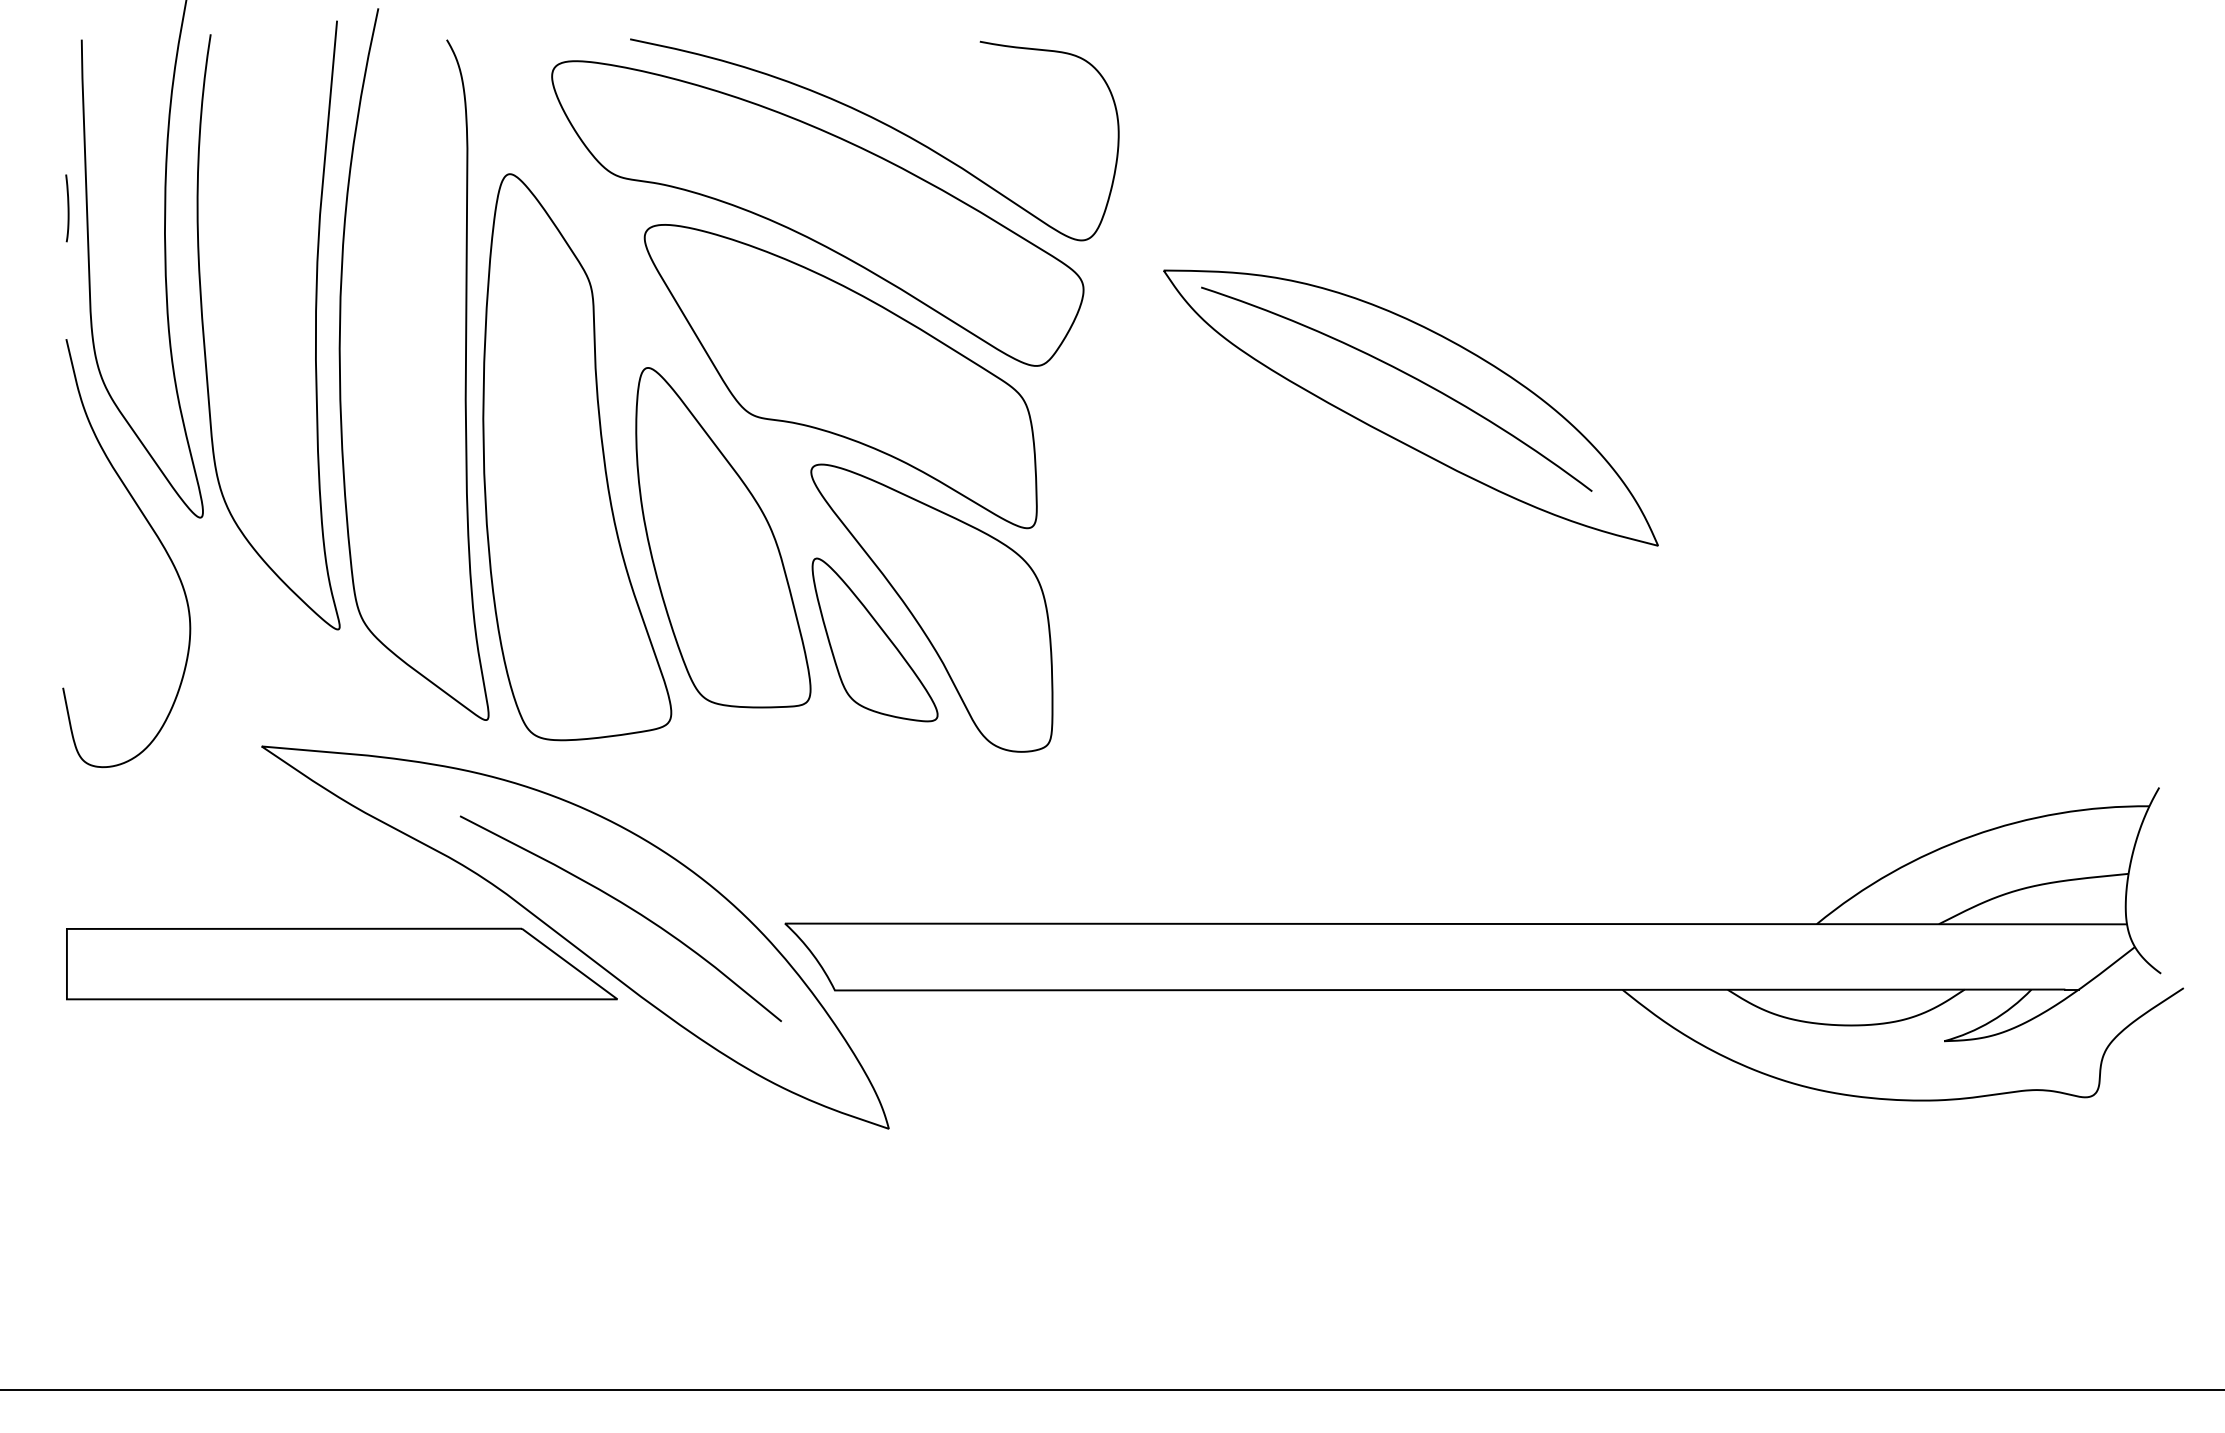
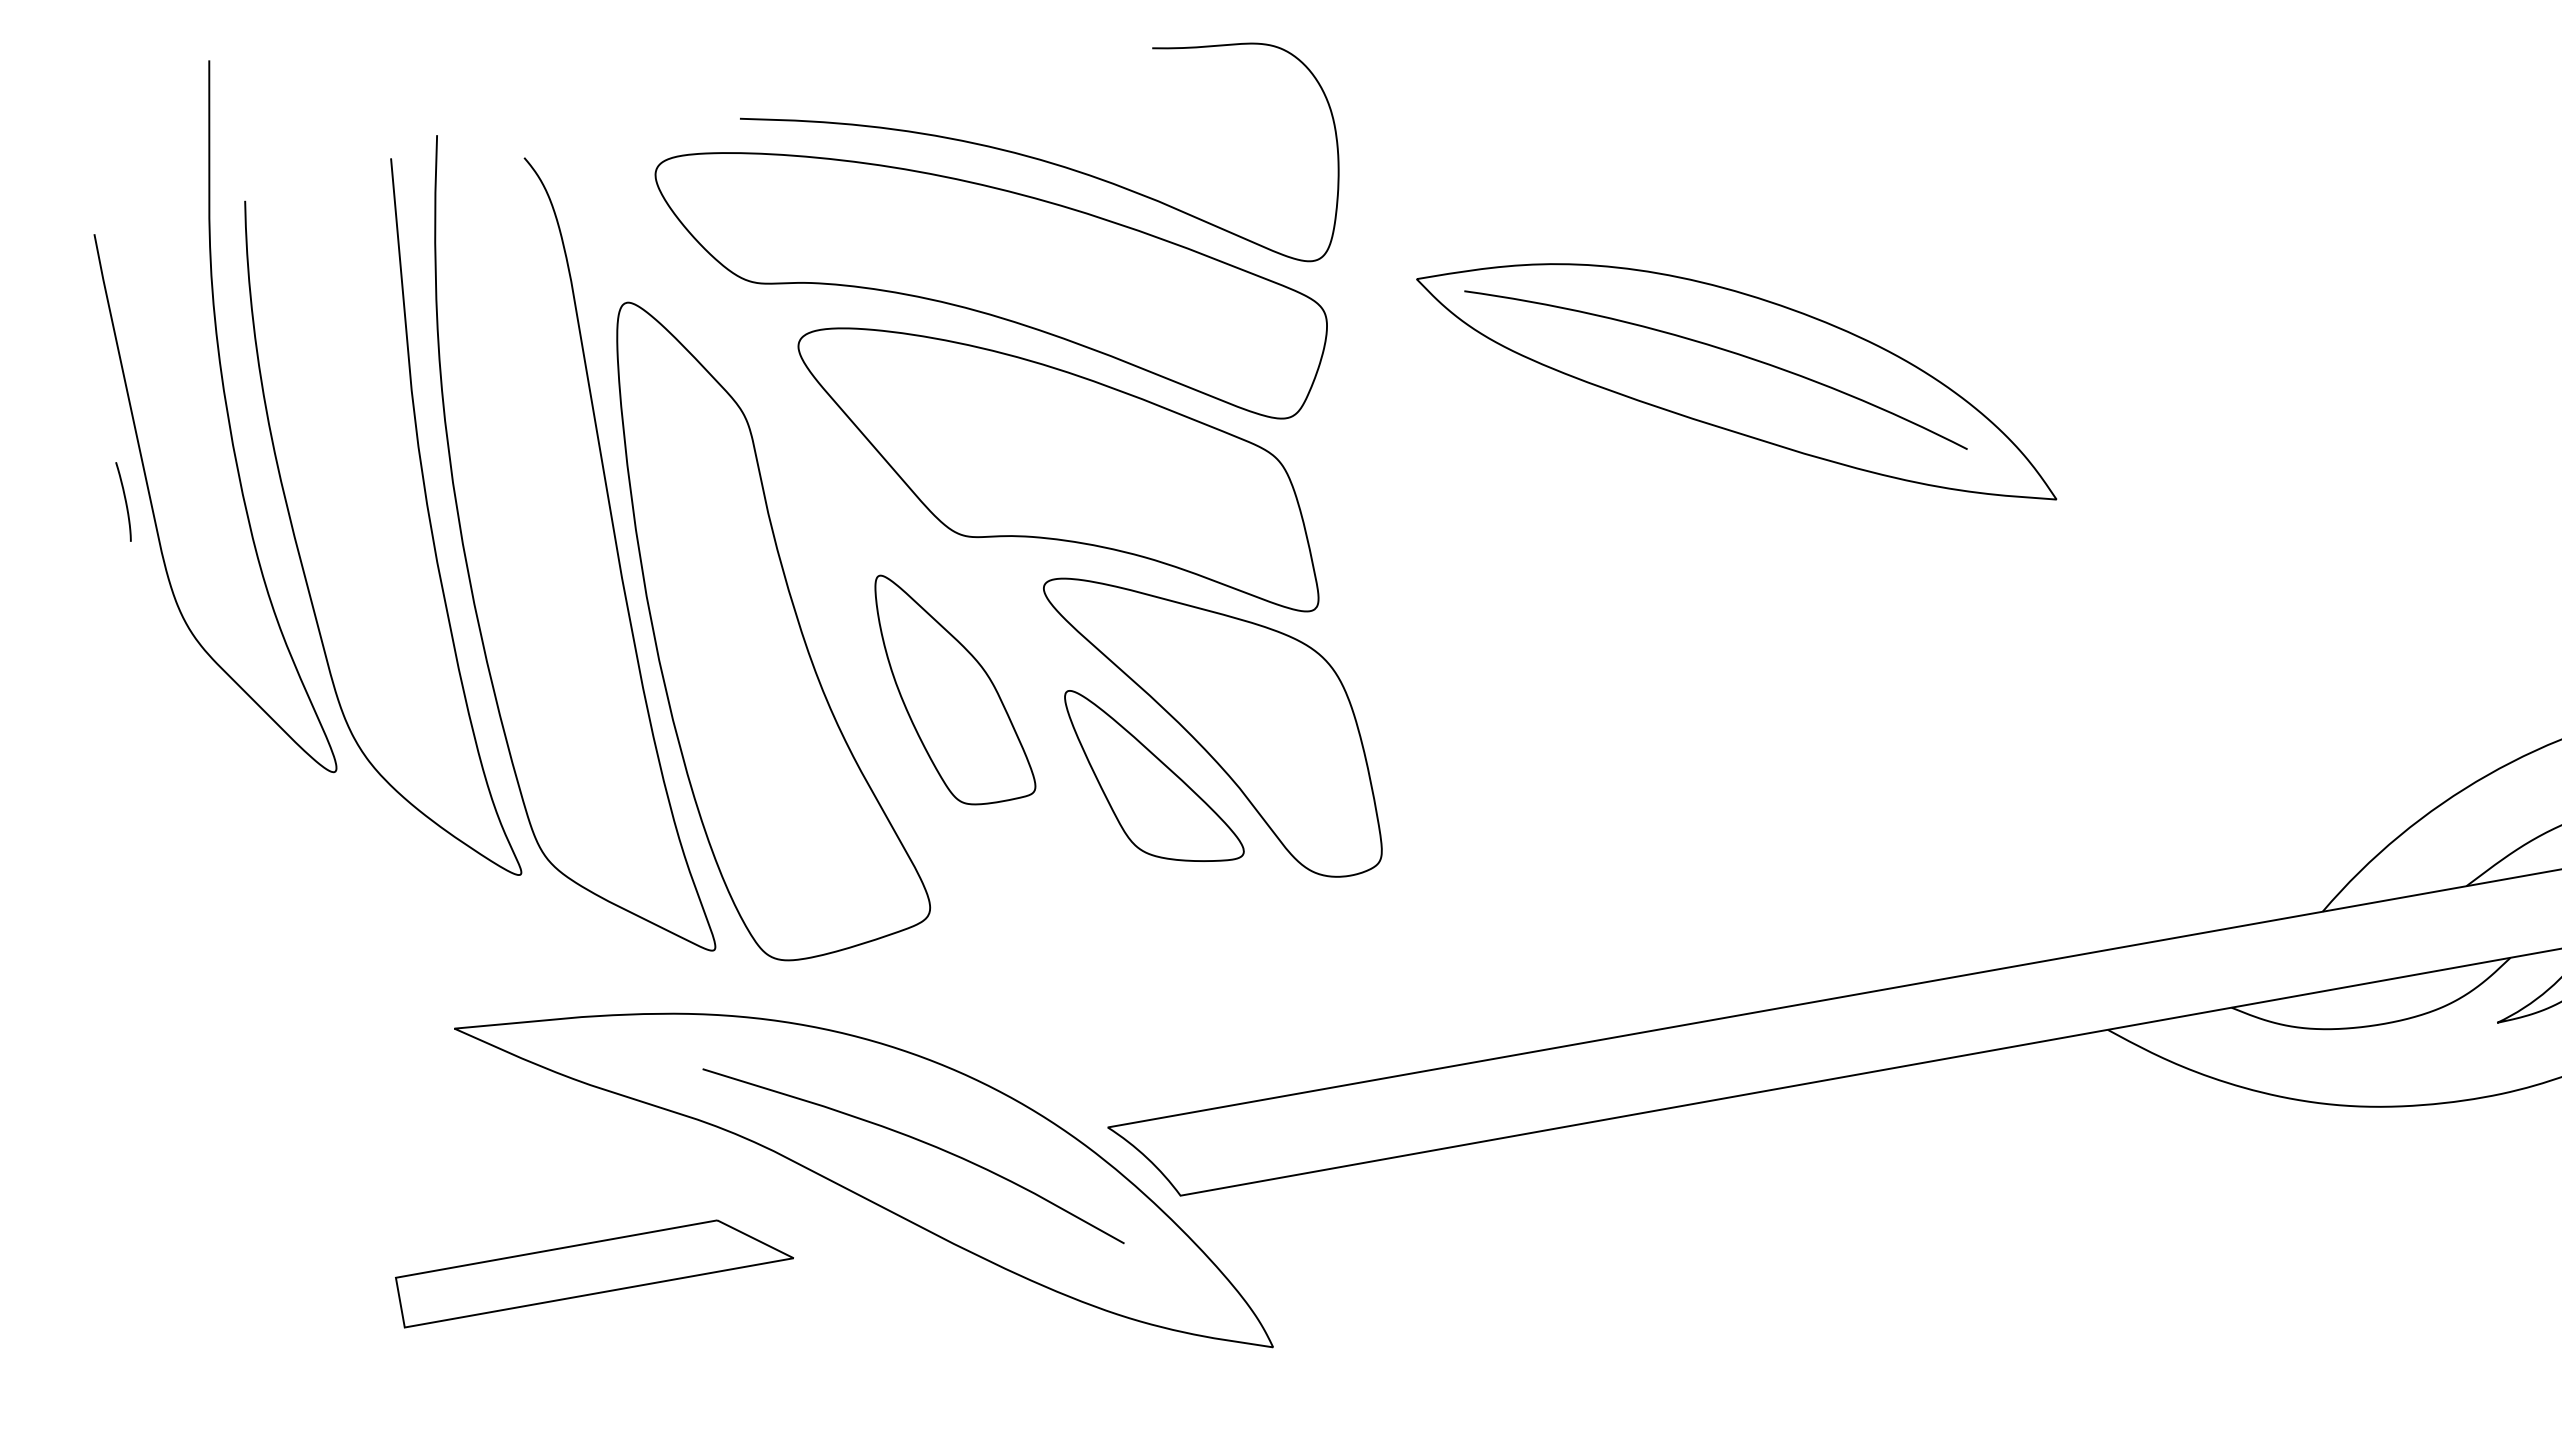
curve: (67, 208) -> (124, 501), moved
curve: (155, 535) -> (285, 802), removed
part: (723, 537) -> (954, 685), size x0.6
part: (341, 963) -> (593, 1267), size x0.6

